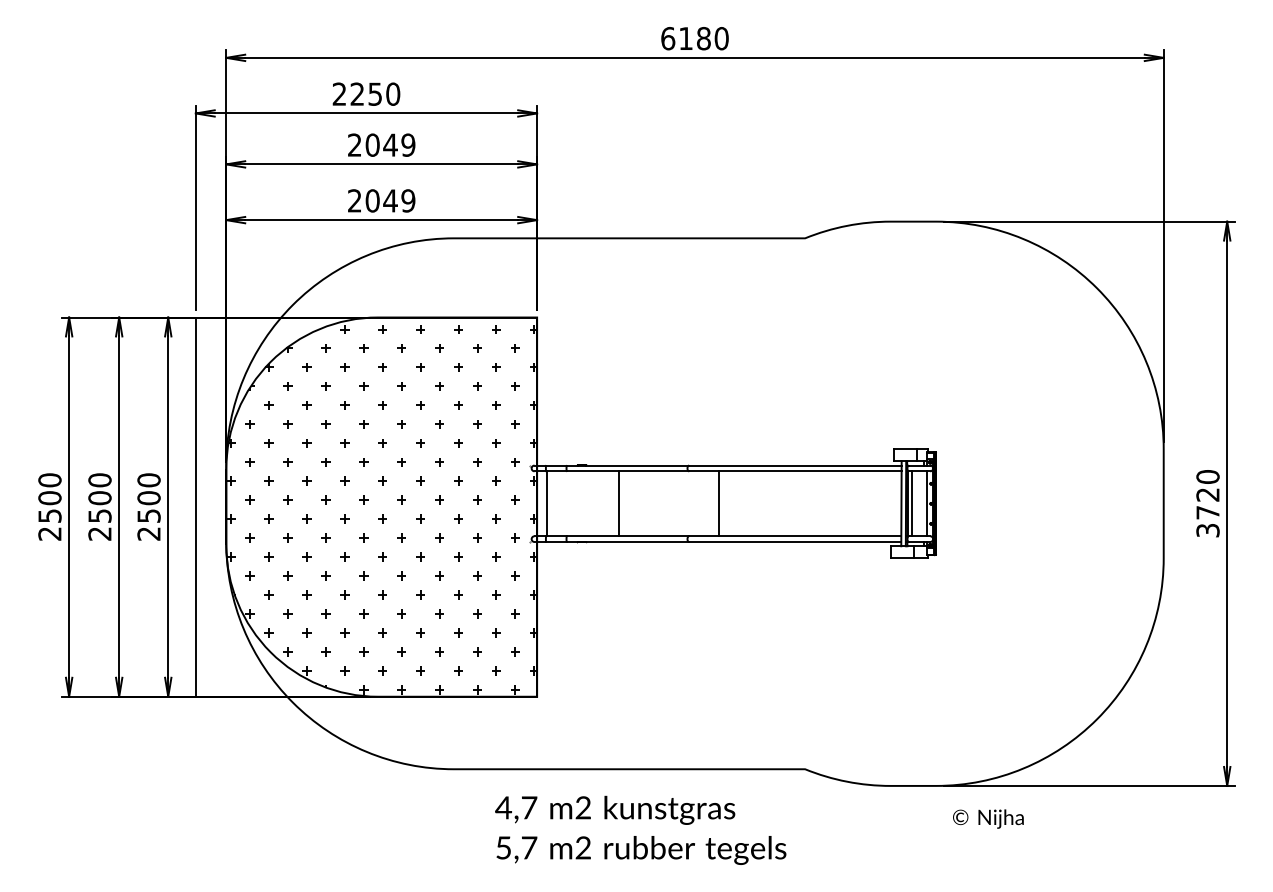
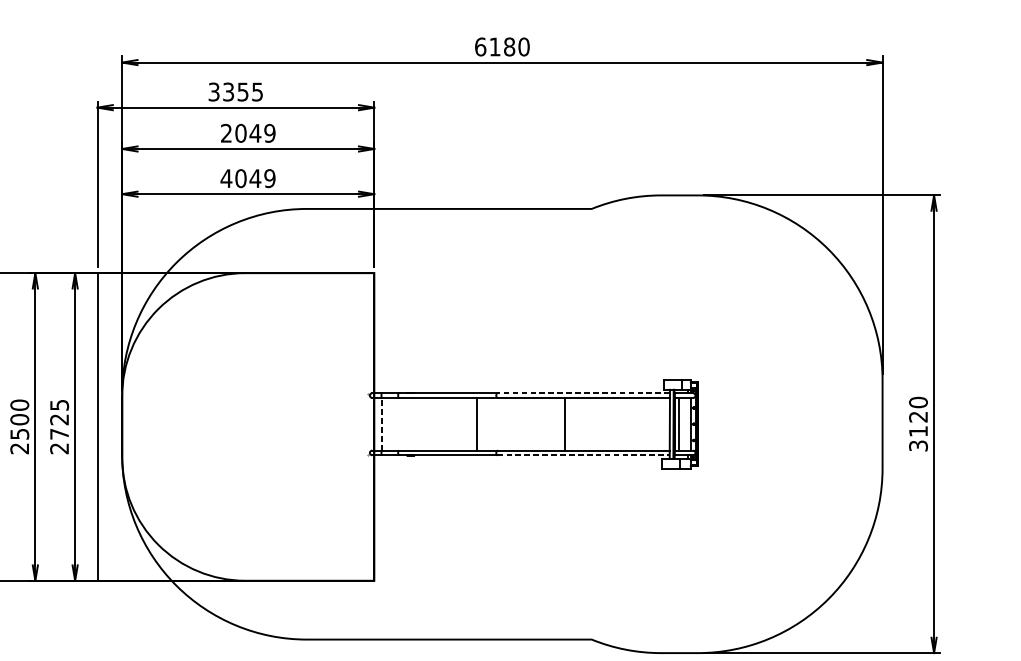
text: (366, 93) -> (235, 91), 2250 -> 3355
text: (354, 200) -> (226, 178), 2049 -> 4049
line: (794, 465) -> (583, 393), solid -> dashed
text: (148, 497) -> (59, 419), 2500 -> 2725
line: (546, 503) -> (381, 424), solid -> dashed
line: (618, 503) -> (476, 424), moved
line: (719, 503) -> (565, 424), moved
hatch: (381, 509) -> (248, 428), removed
text: (1207, 512) -> (918, 431), 3720 -> 3120
line: (795, 542) -> (583, 455), solid -> dashed

